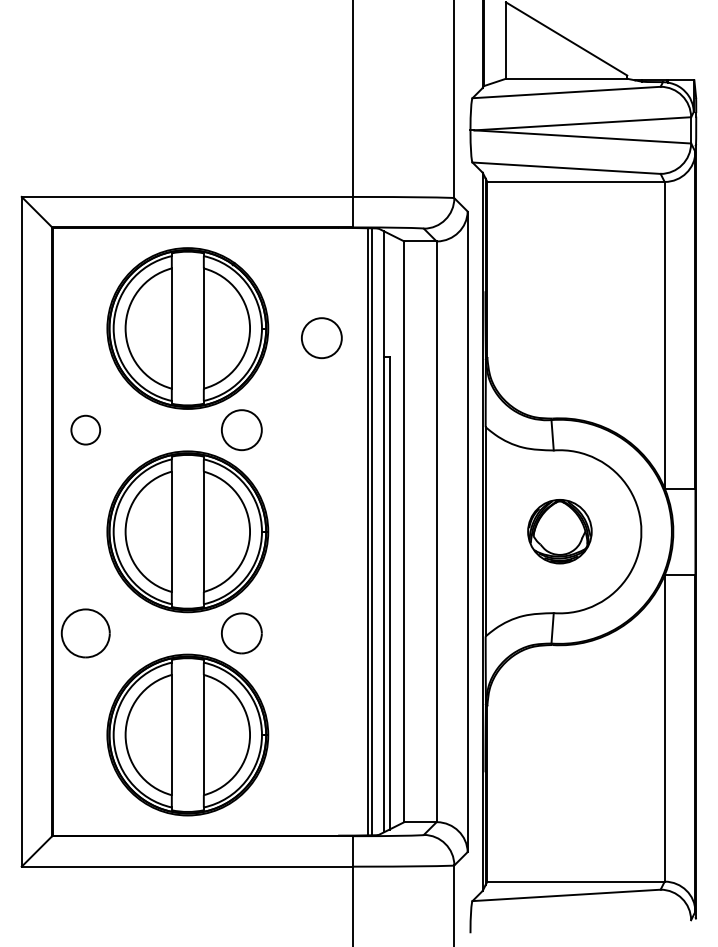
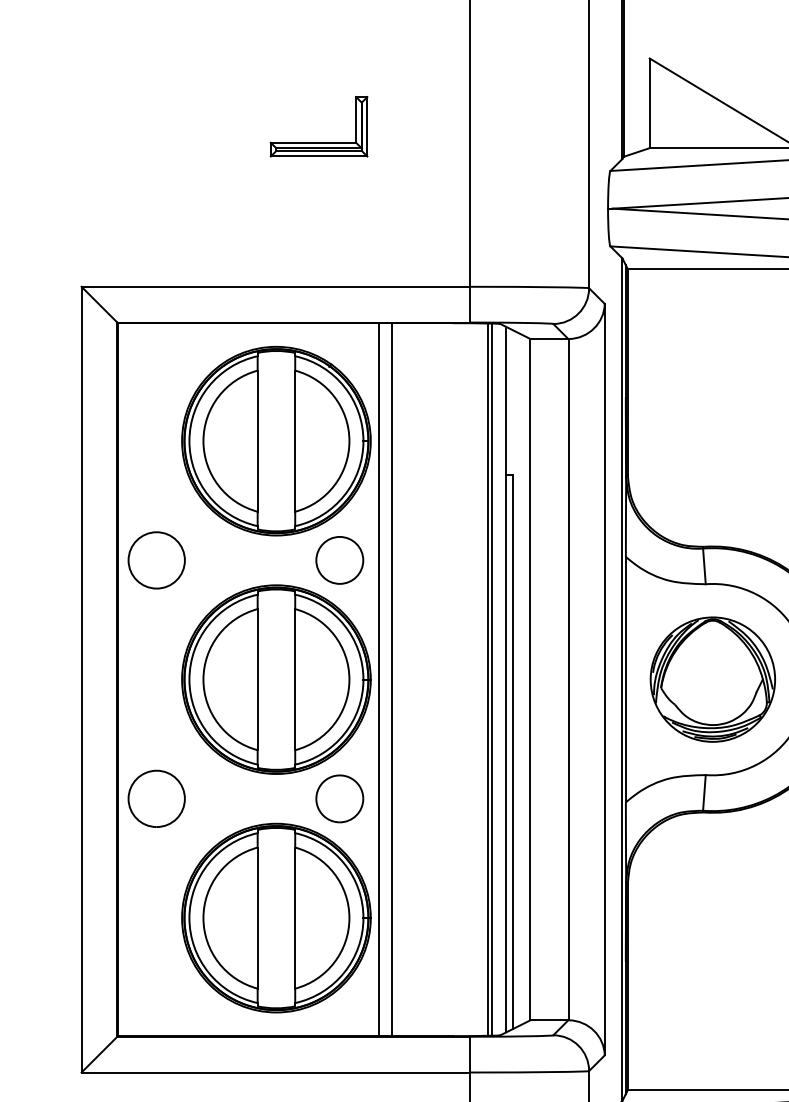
part: (224, 73) -> (319, 141), added
circle: (321, 338) -> (433, 452), removed
circle: (85, 430) -> (156, 560), size x1.67
line: (275, 531) -> (379, 679), added
line: (286, 531) -> (392, 679), added
part: (559, 531) -> (712, 679), size x1.67

